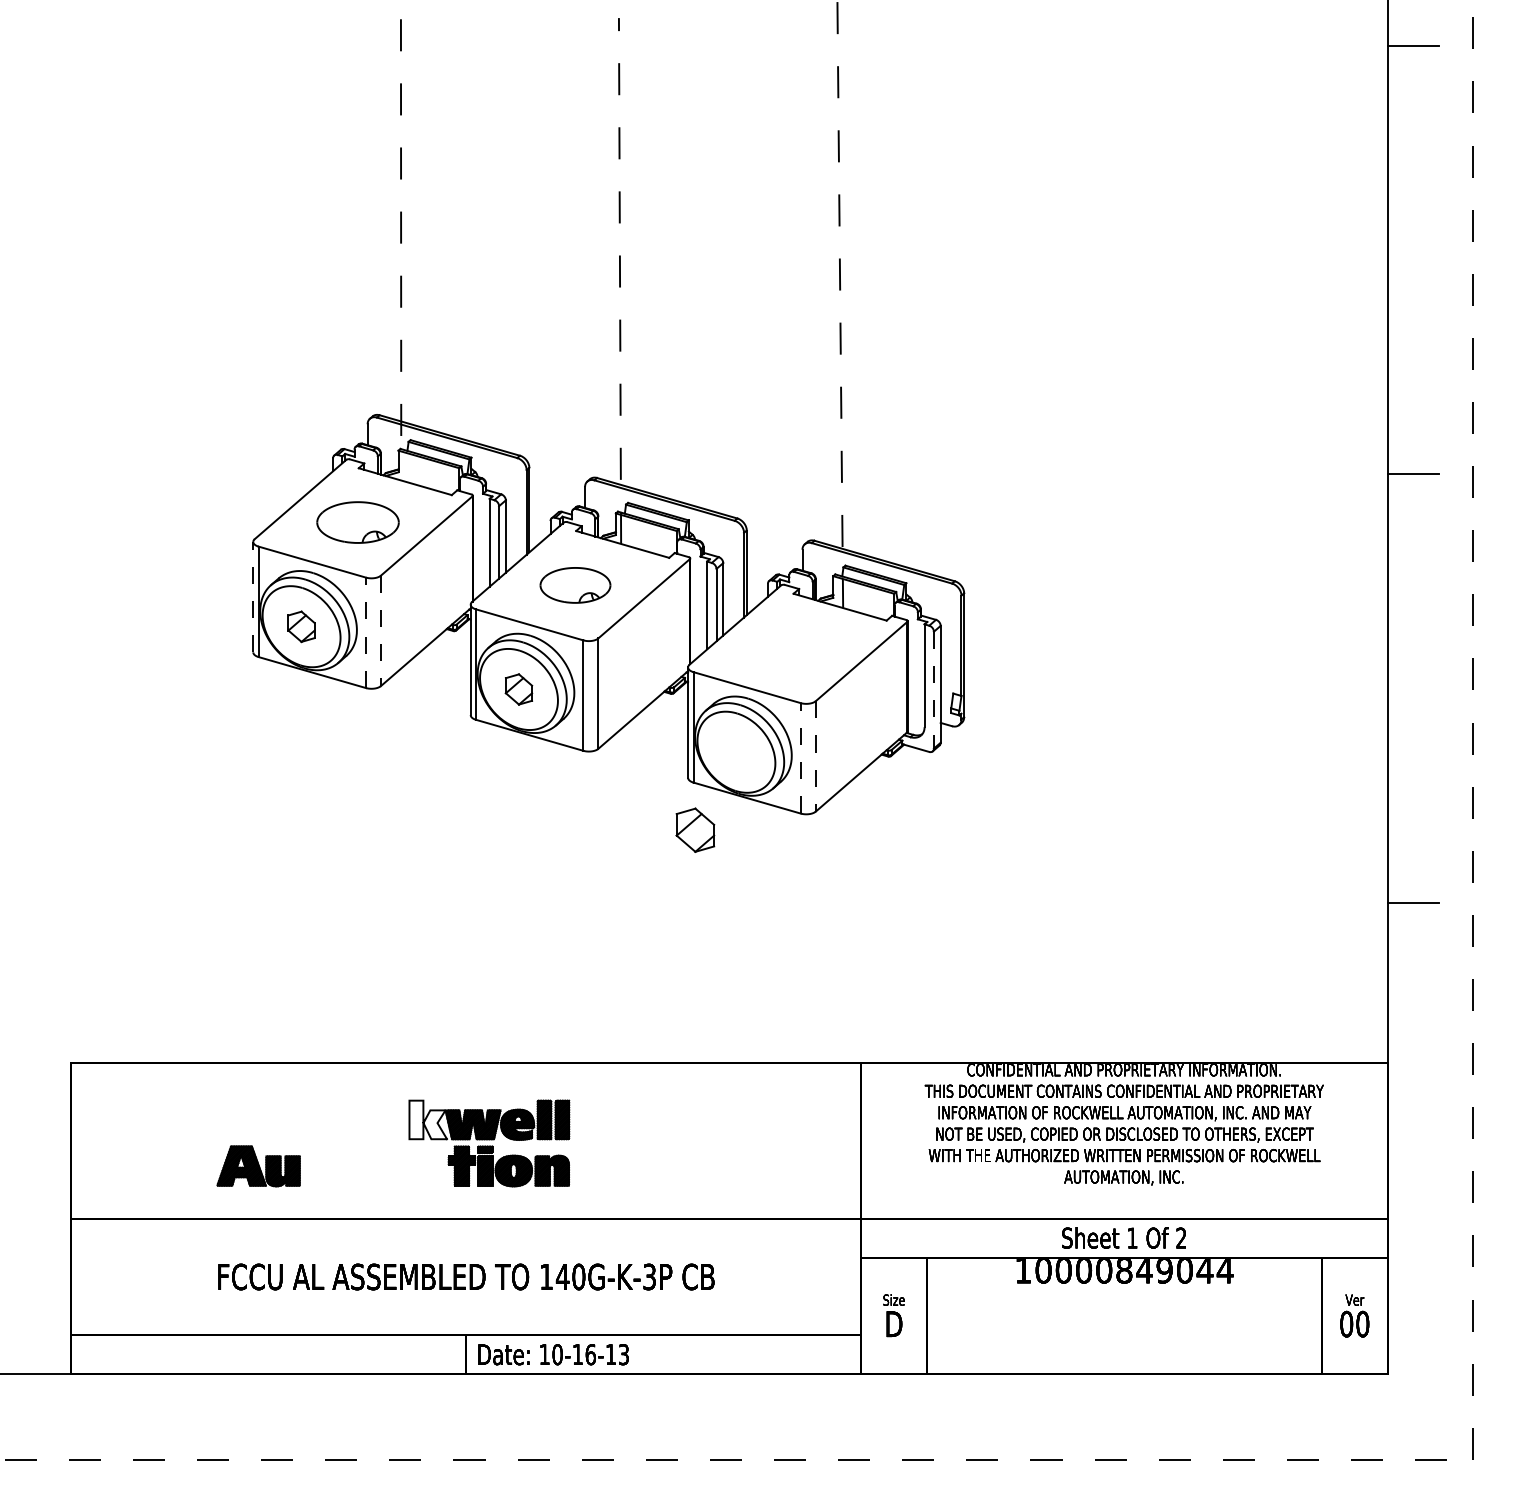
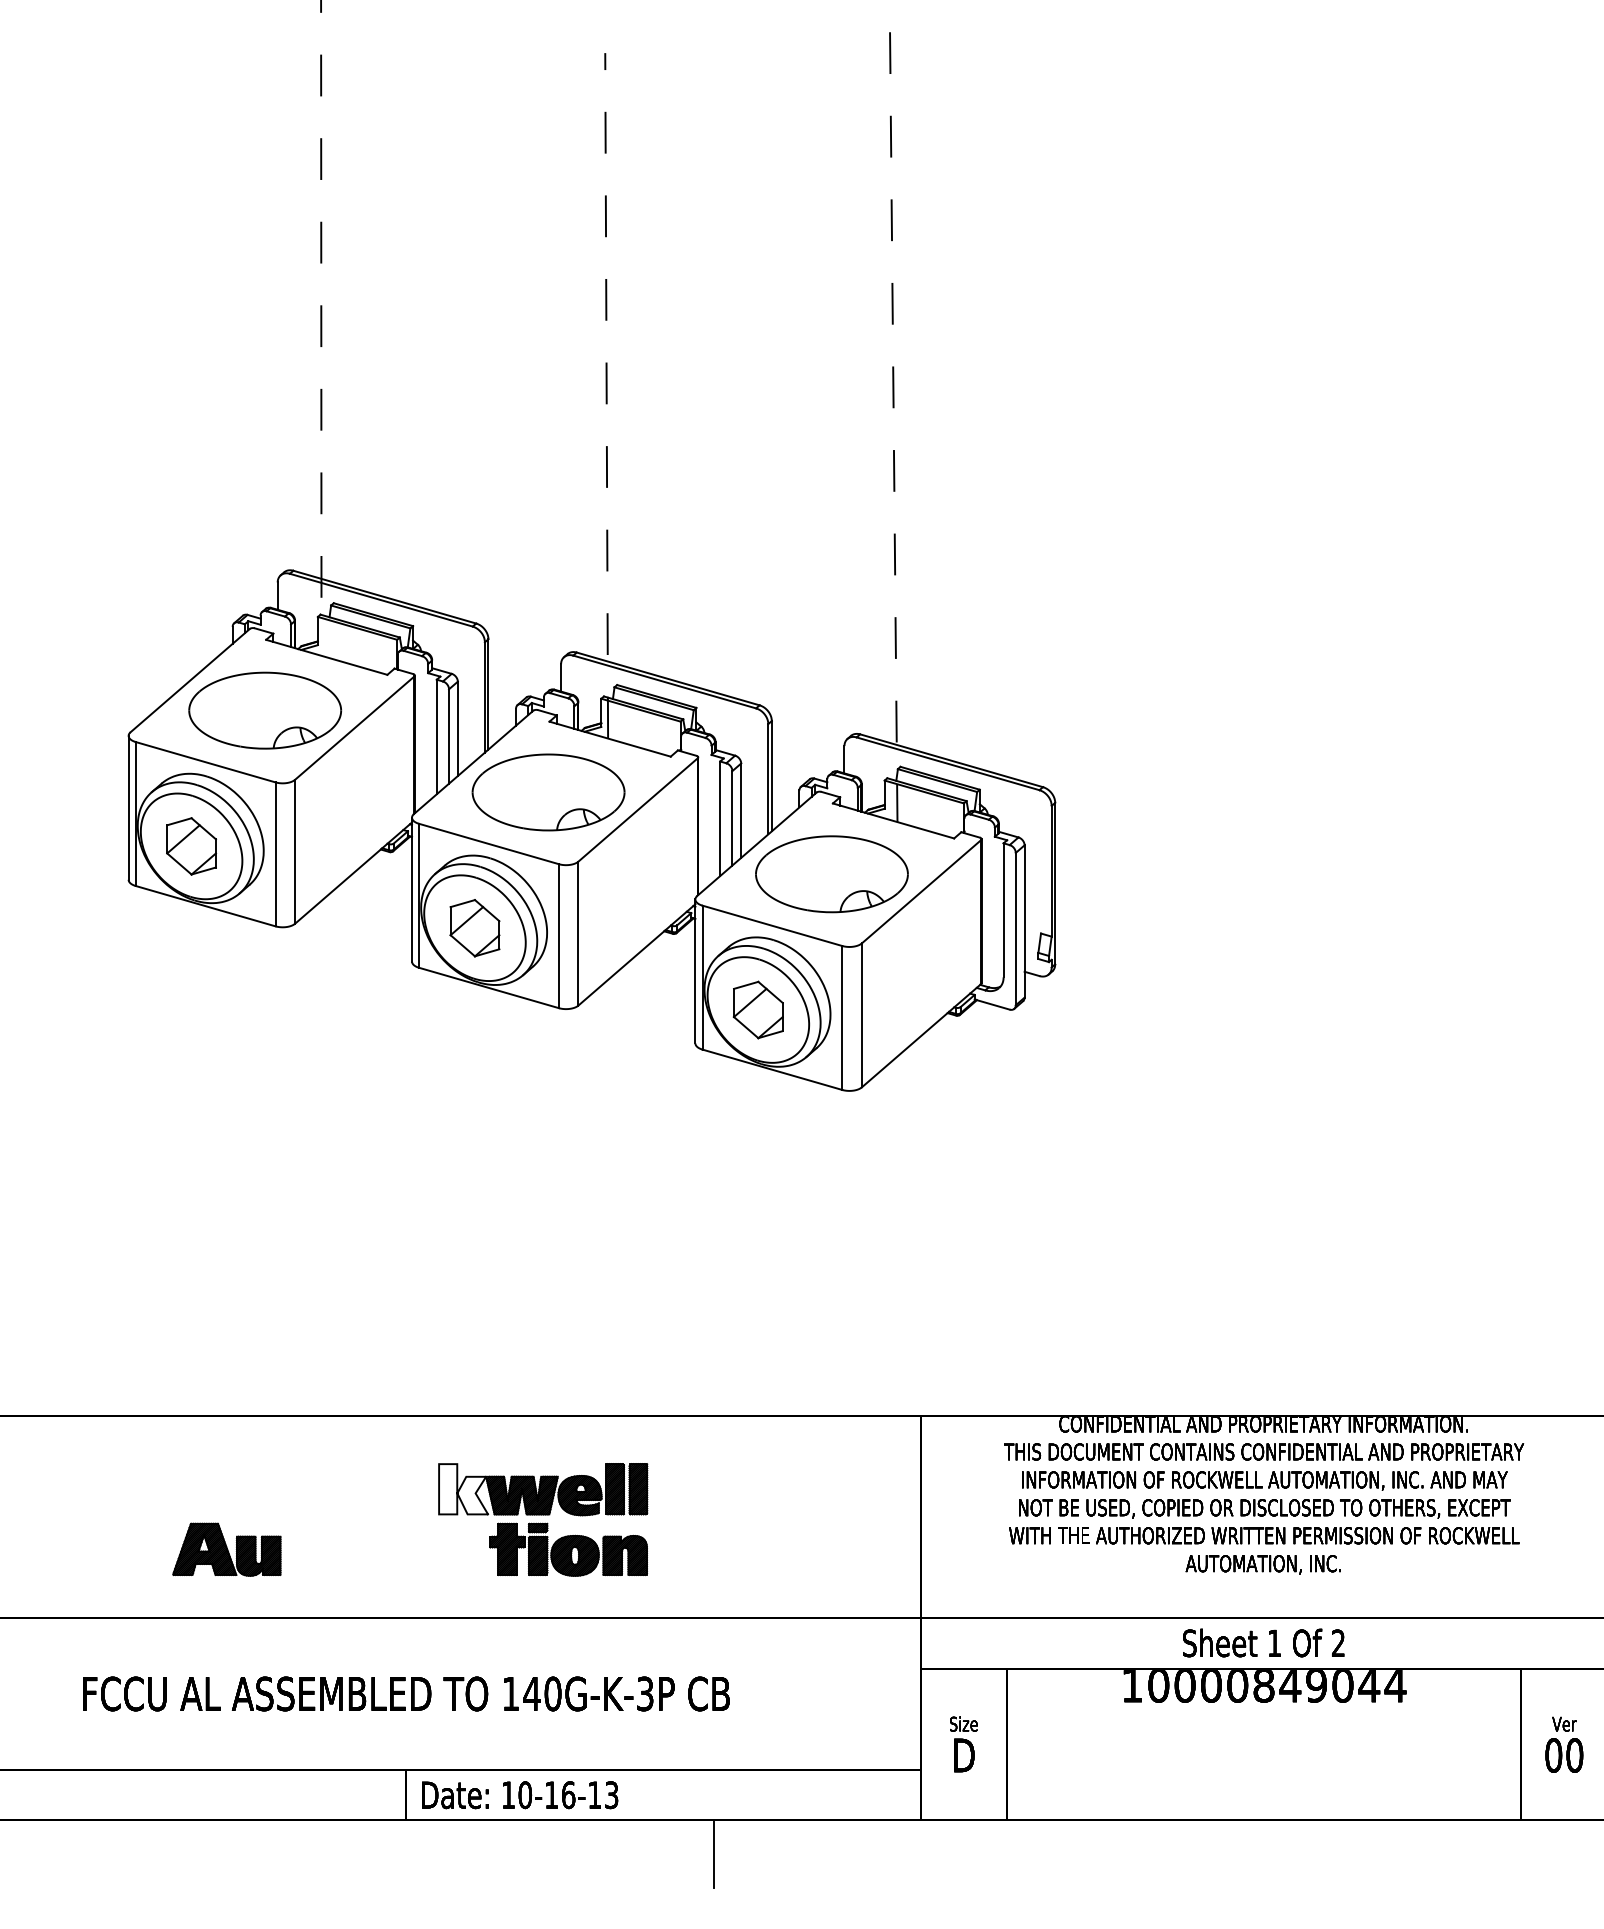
part: (357, 522) -> (264, 710), size x1.43
part: (575, 585) -> (548, 792), size x1.67
line: (253, 596) -> (128, 807), dashed -> solid
part: (301, 626) -> (191, 846), size x1.43
line: (381, 631) -> (295, 852), dashed -> solid
line: (366, 632) -> (276, 853), dashed -> solid
part: (792, 648) -> (831, 874), added
part: (518, 689) -> (474, 928), size x1.43
line: (933, 690) -> (1015, 929), dashed -> solid
line: (815, 756) -> (861, 1015), dashed -> solid
line: (800, 757) -> (841, 1016), dashed -> solid
part: (695, 829) -> (758, 1009), moved
part: (489, 1143) -> (543, 1519), moved
part: (258, 1166) -> (226, 1549), moved
line: (702, 1399) -> (714, 1853), added

